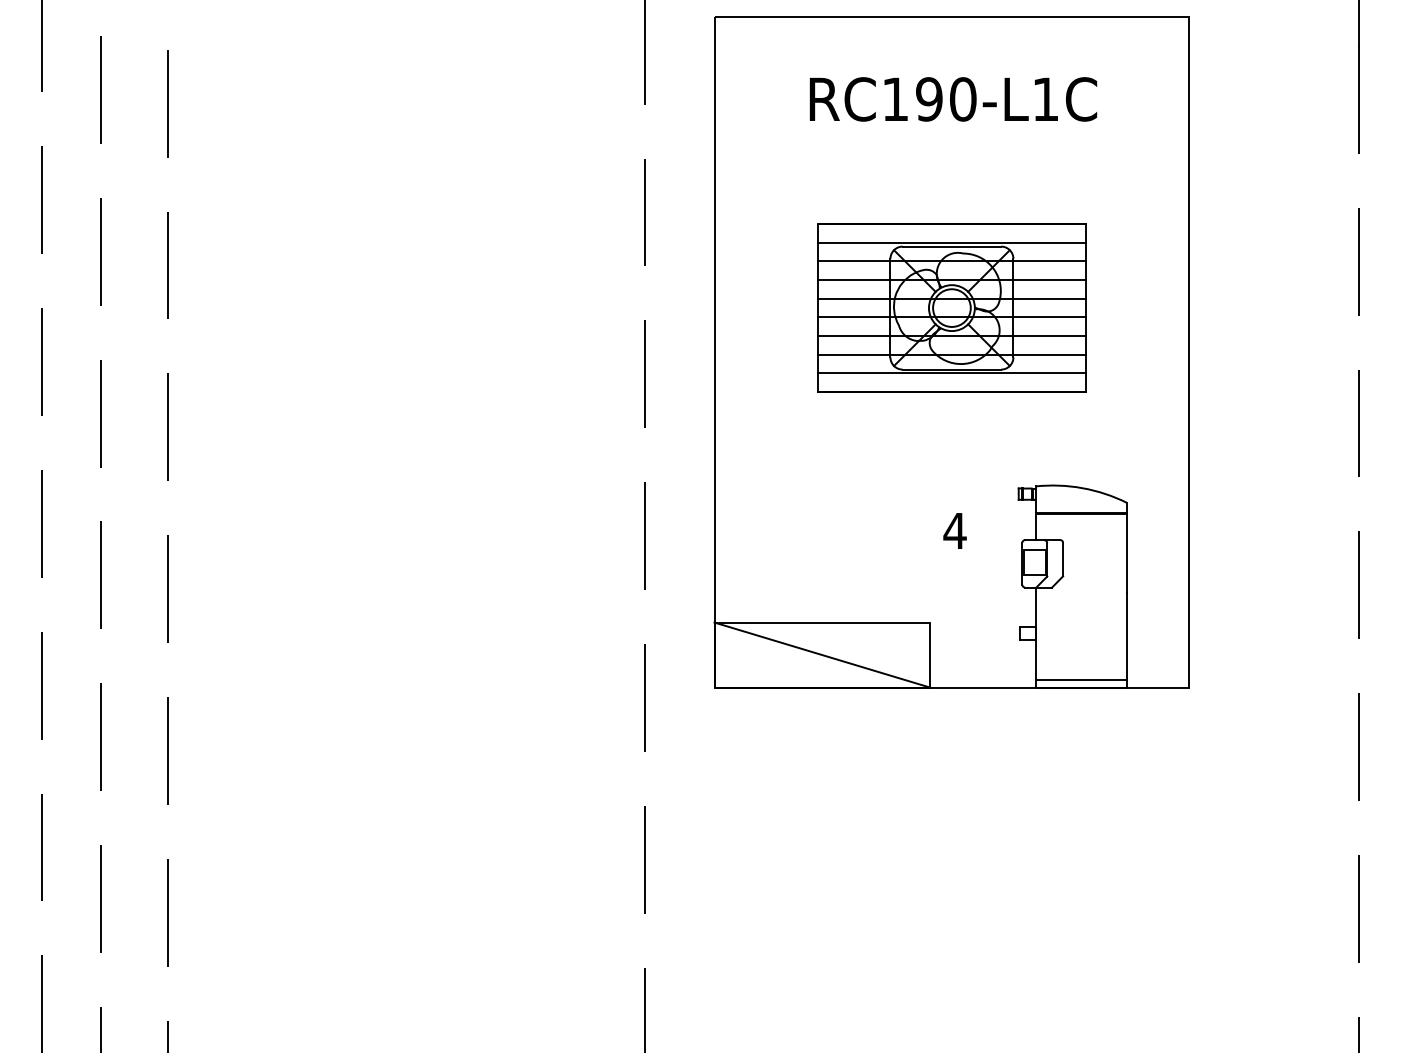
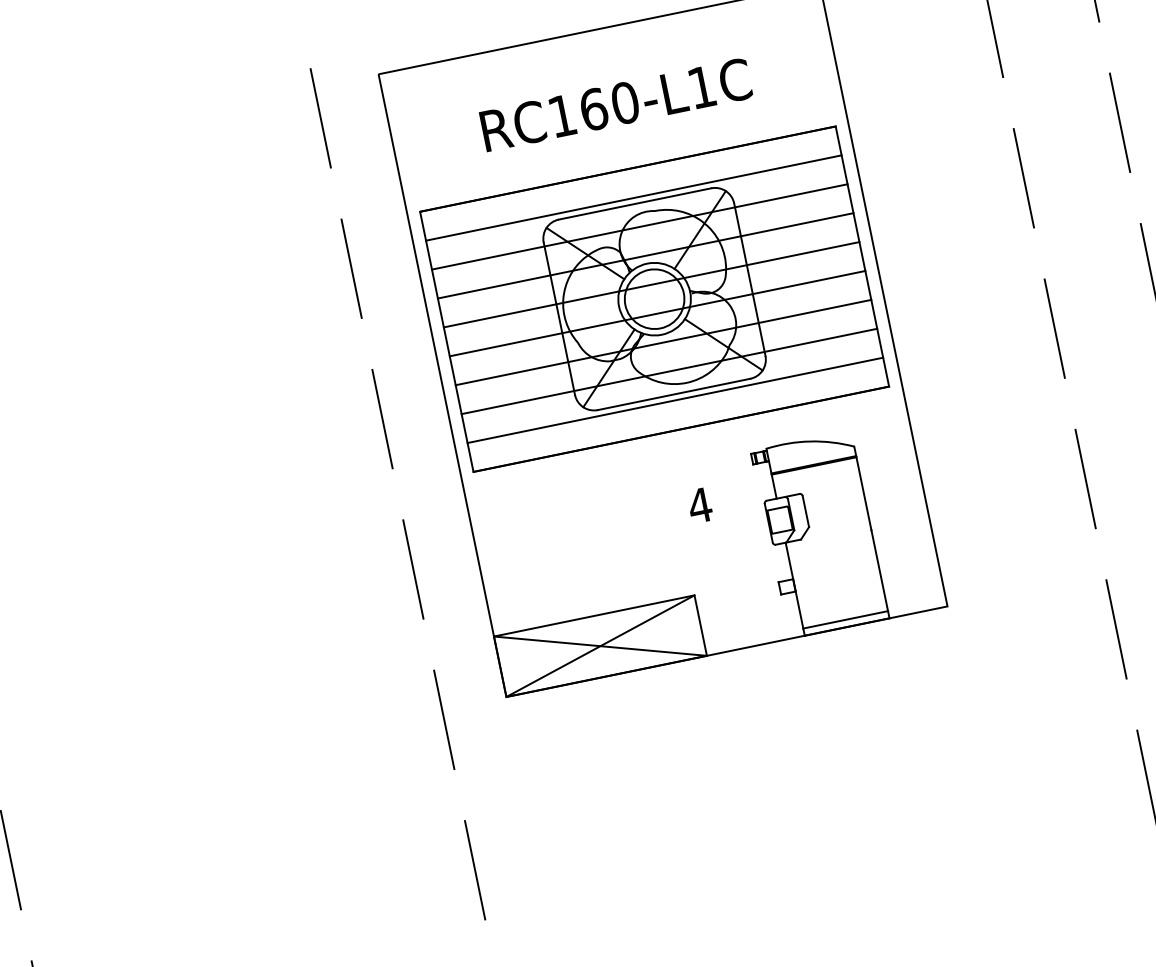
text: (929, 99) -> (593, 109), RC190-L1C -> RC160-L1C
part: (951, 307) -> (654, 298), size x1.67
line: (822, 654) -> (600, 645), added

